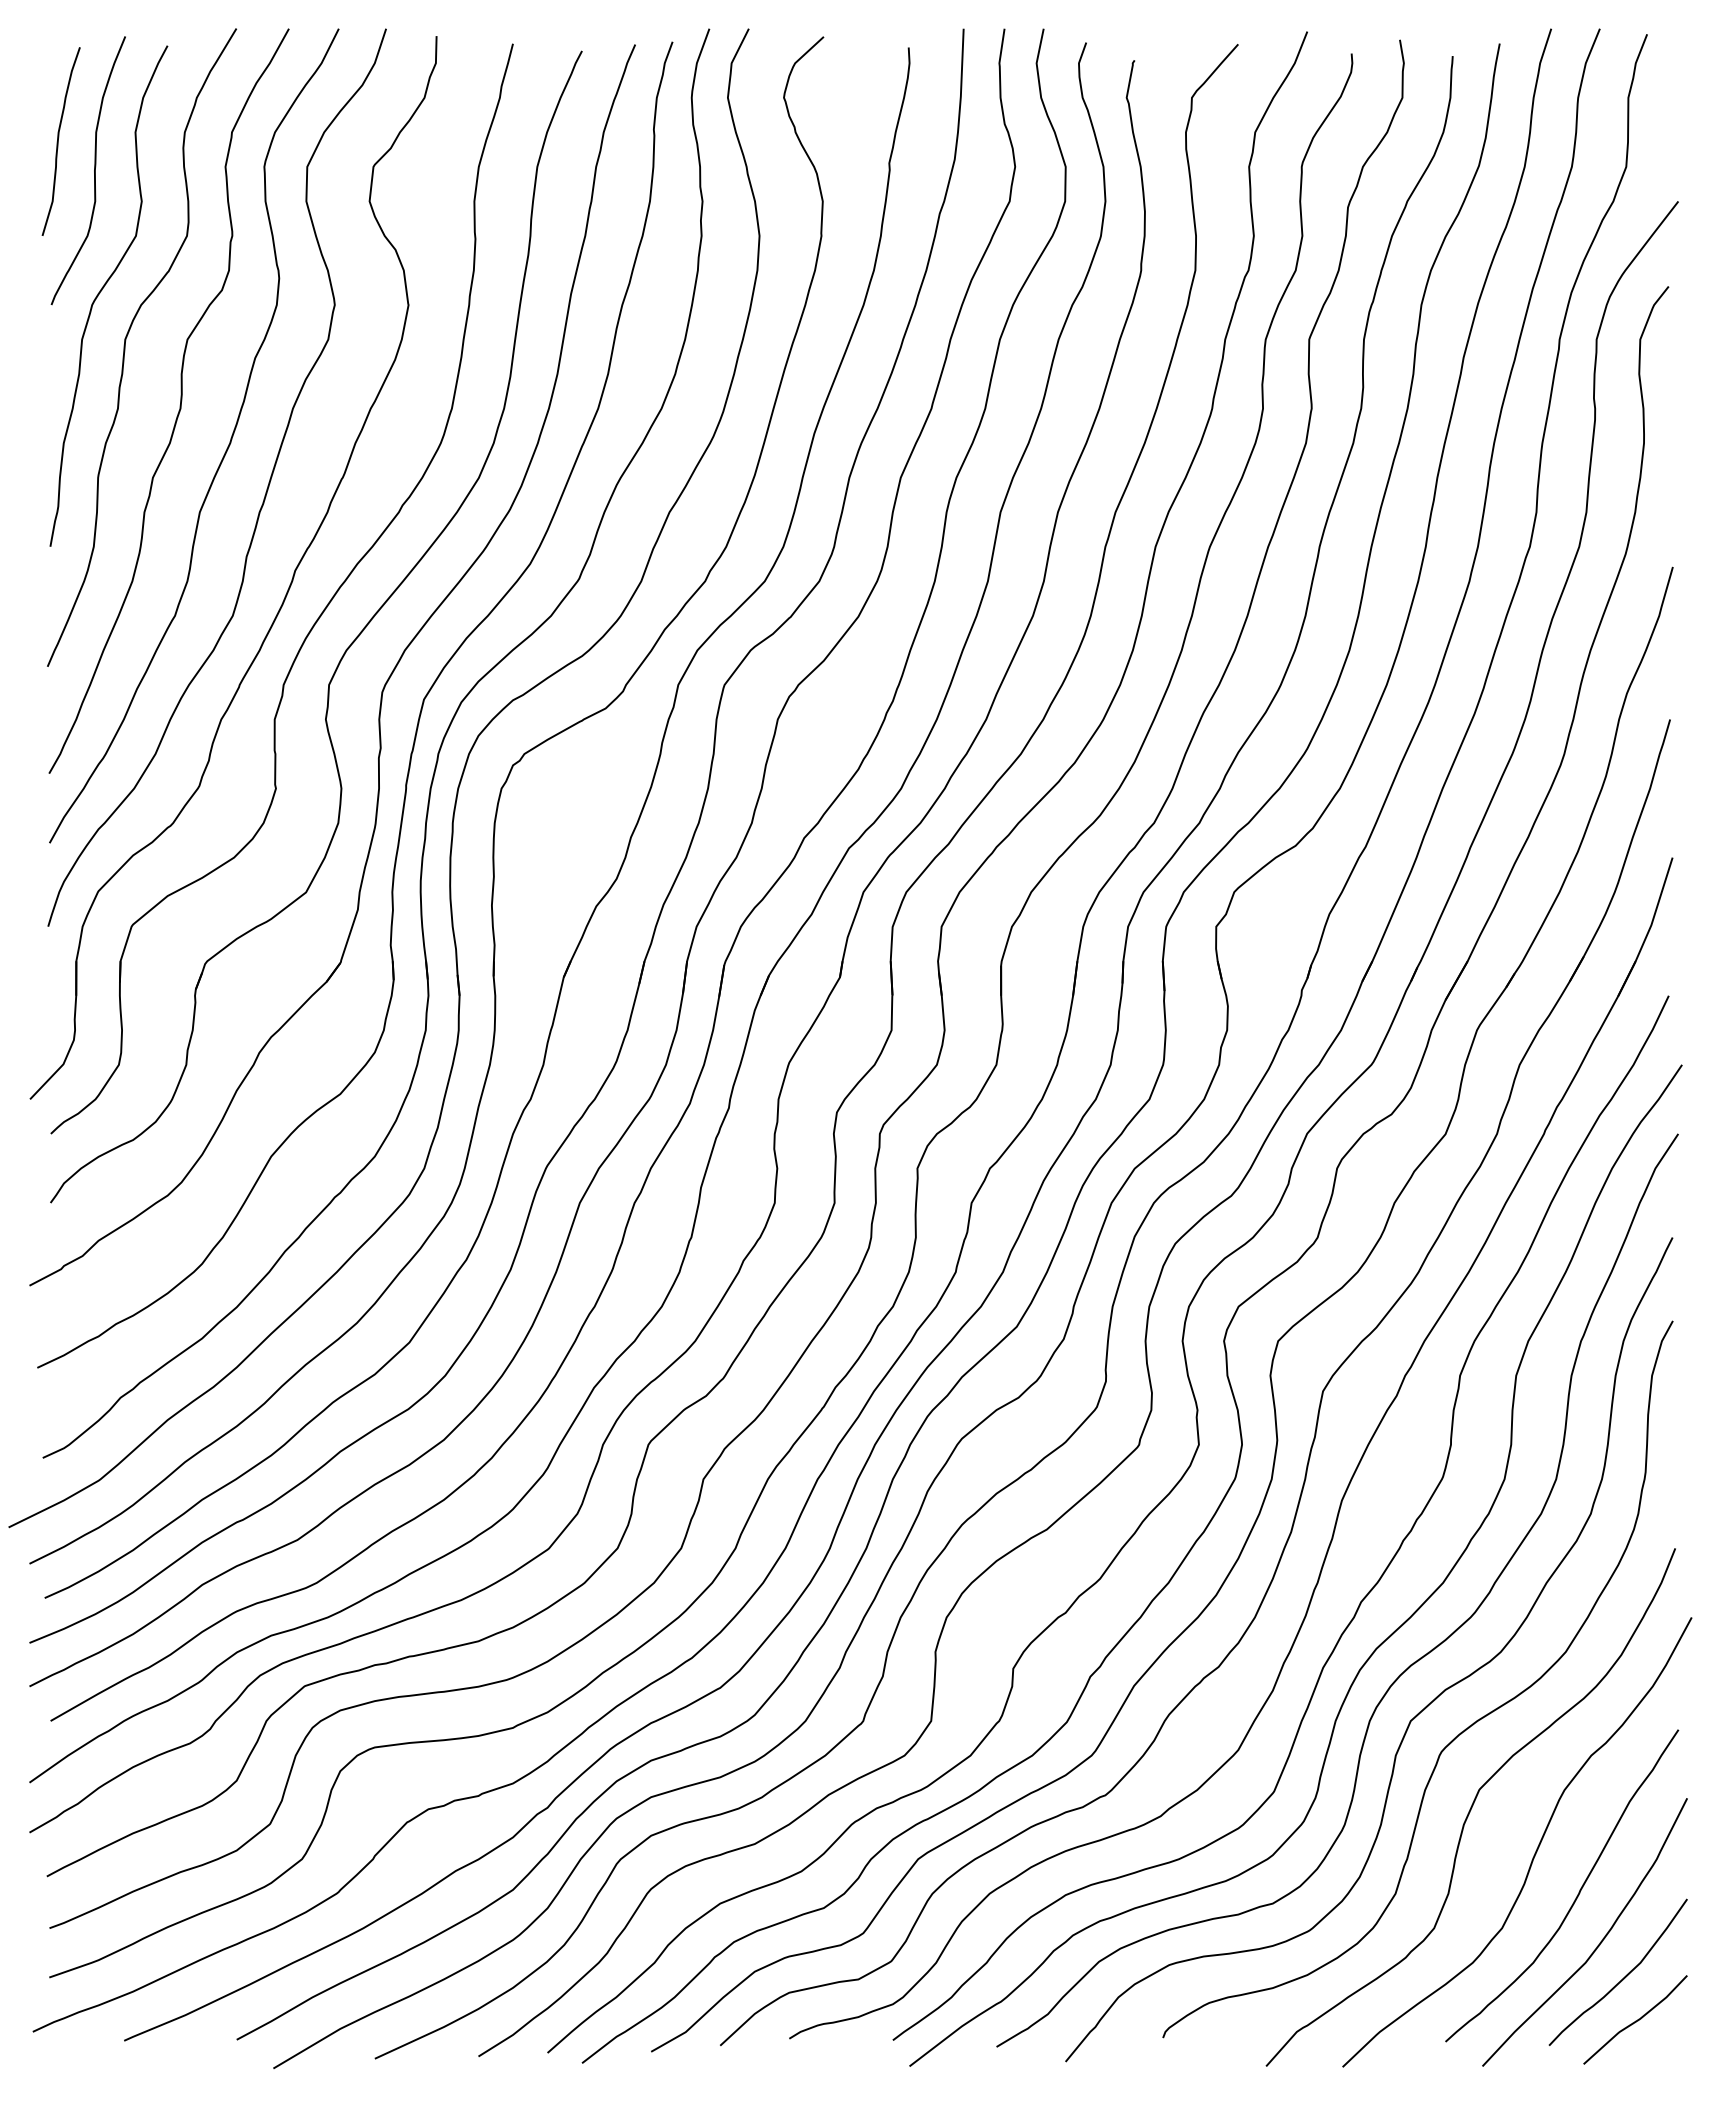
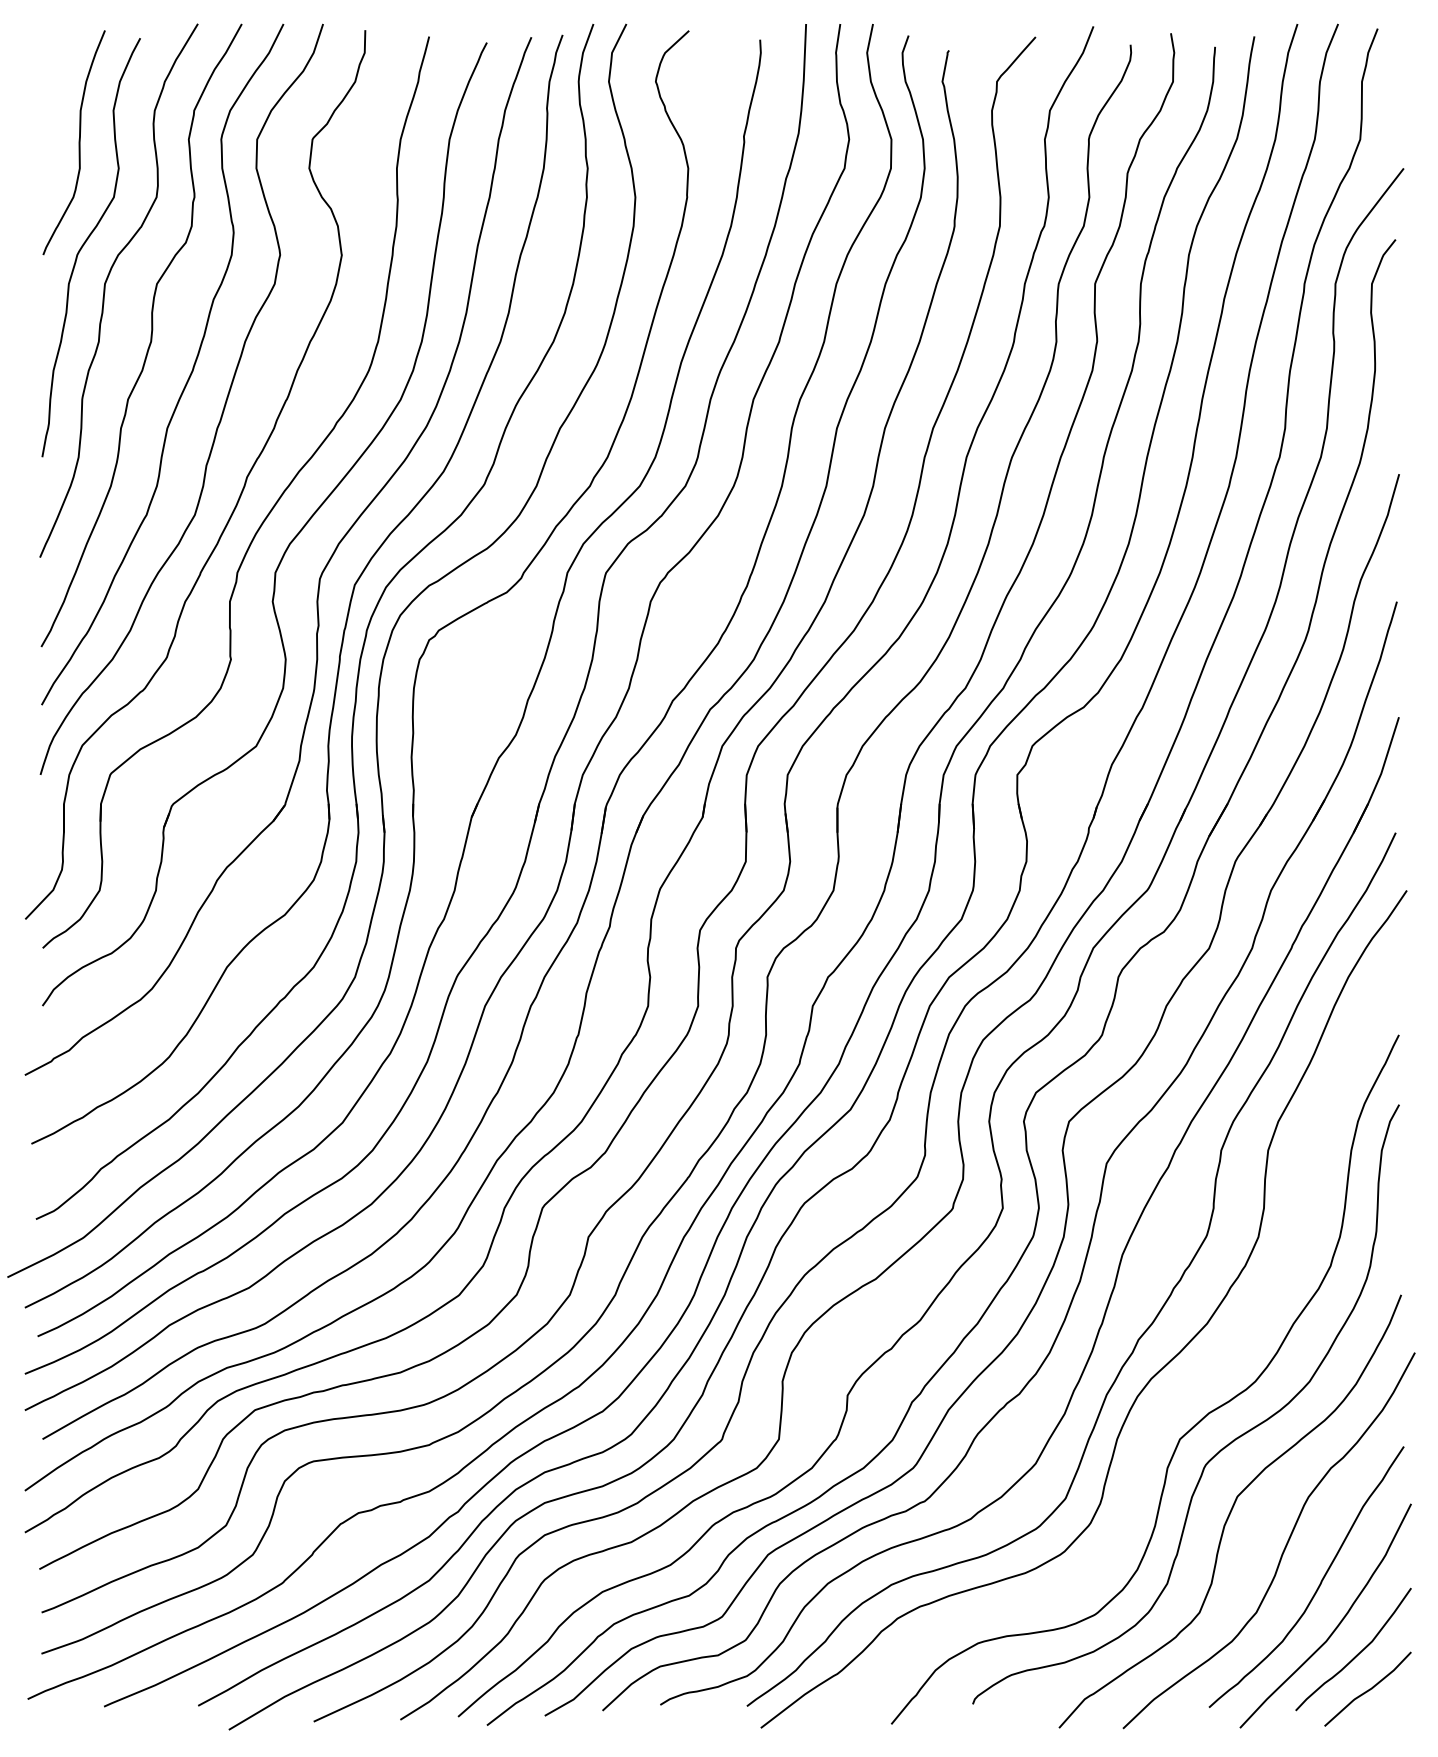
curve: (58, 141) -> (49, 118), removed
curve: (1410, 1664) -> (1179, 1391), removed

